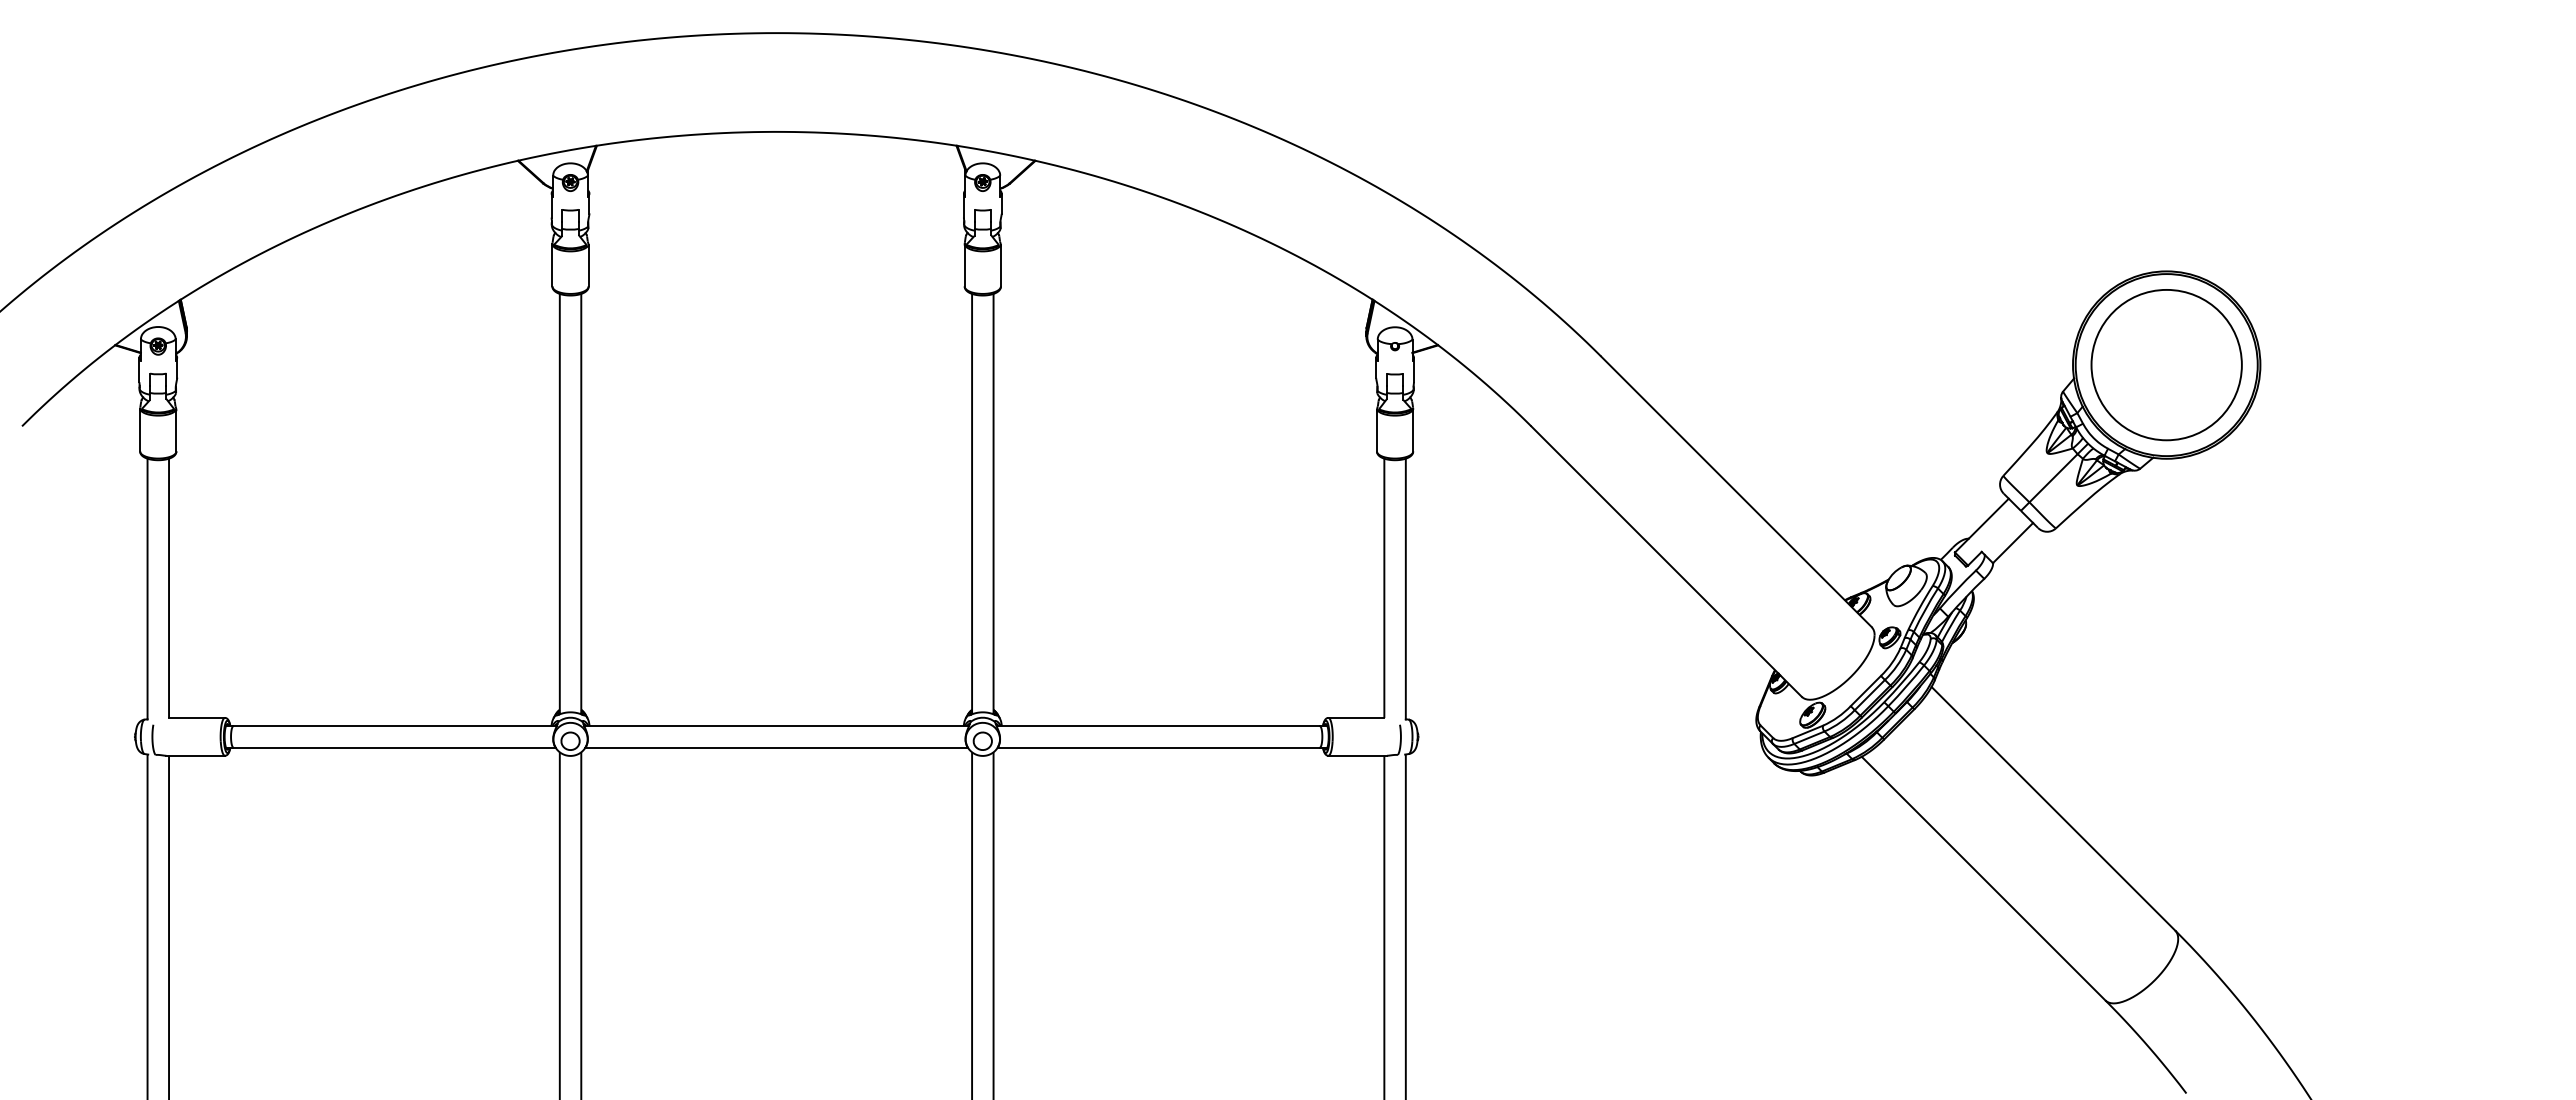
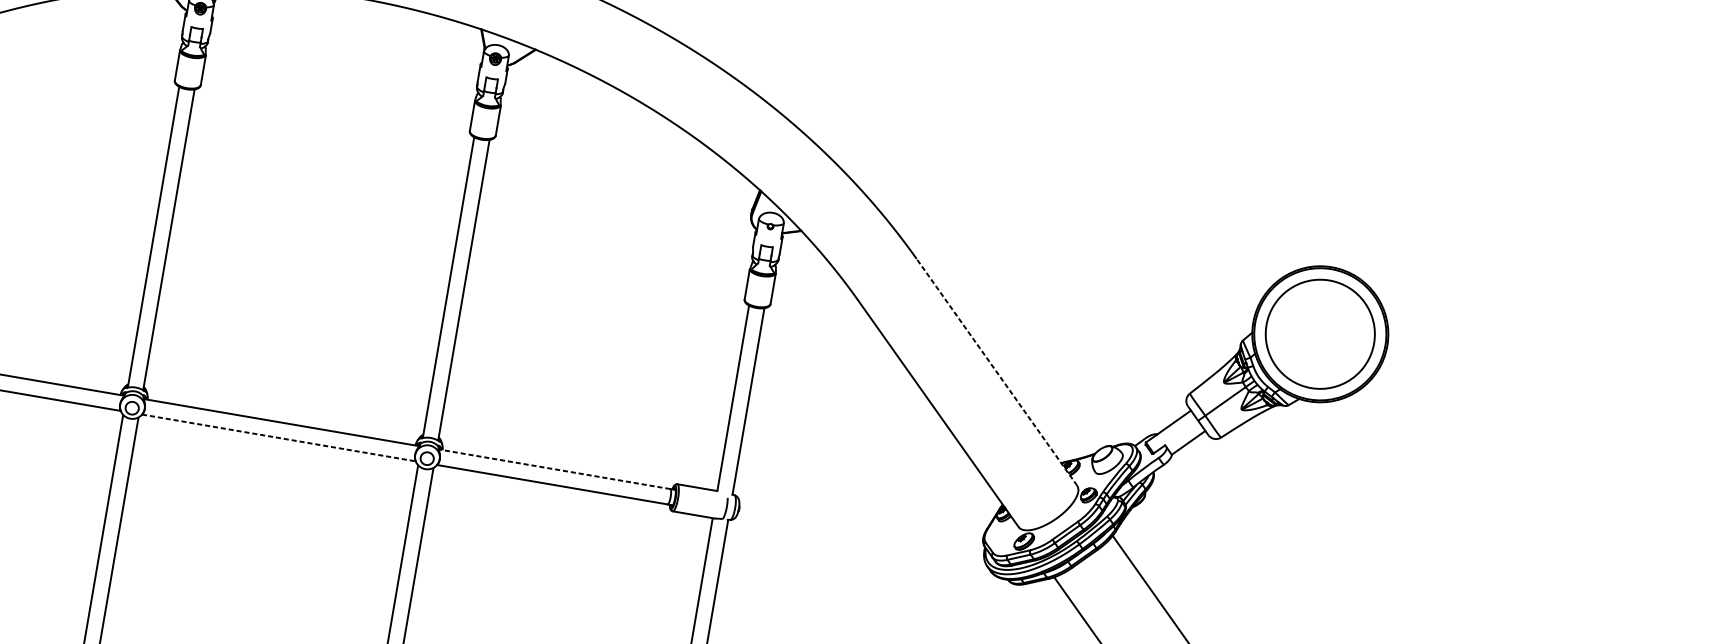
line: (1736, 491) -> (997, 372), solid -> dashed
line: (1158, 726) -> (554, 469), solid -> dashed
line: (777, 747) -> (279, 438), solid -> dashed

